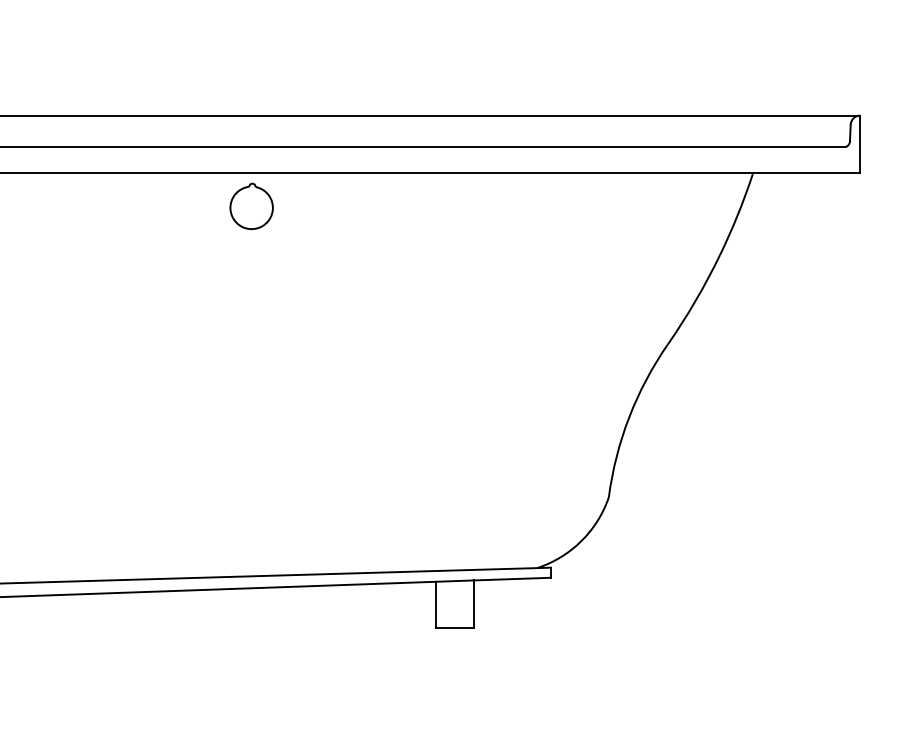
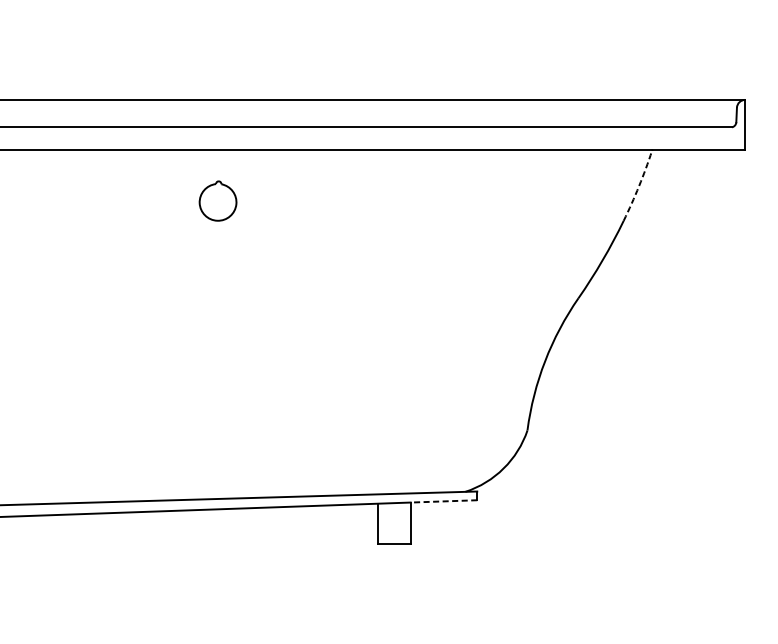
part: (251, 205) -> (217, 200), moved
arc: (737, 215) -> (638, 186), solid -> dashed
line: (511, 579) -> (443, 501), solid -> dashed

